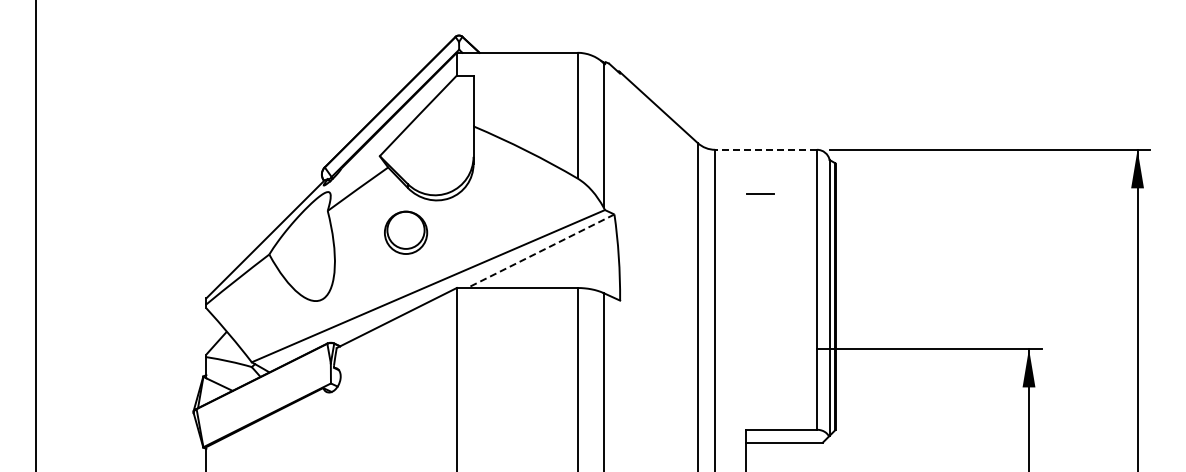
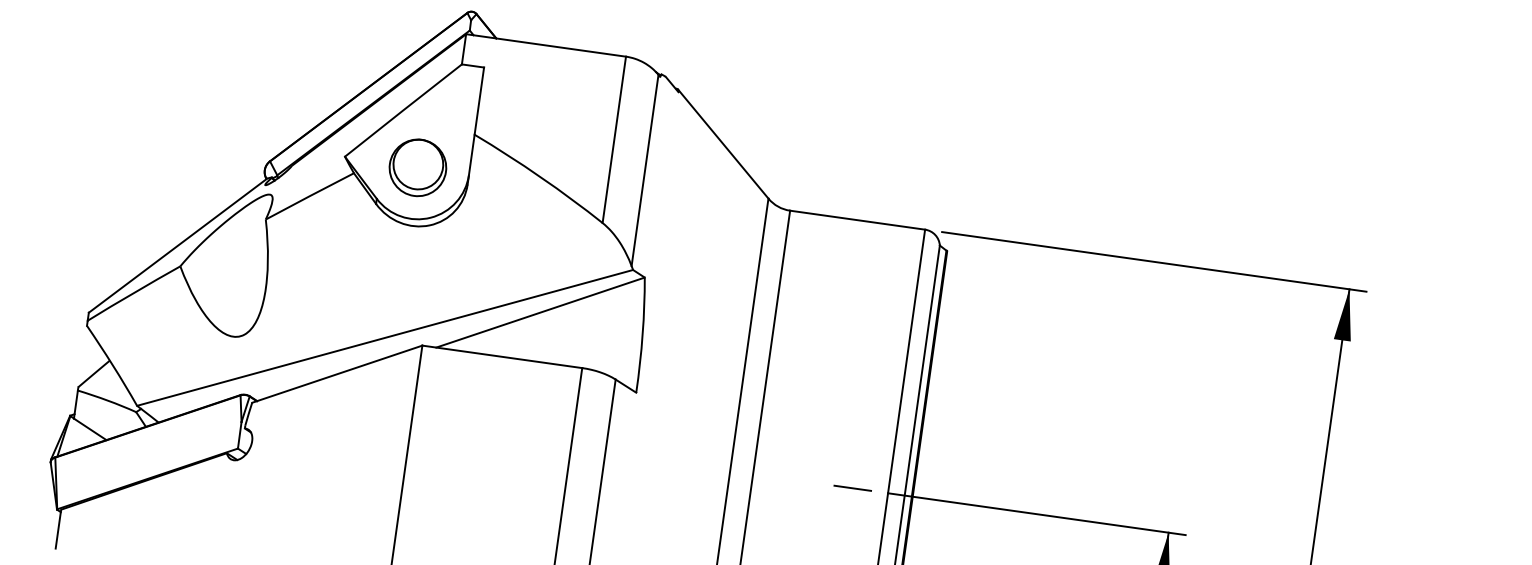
line: (766, 149) -> (858, 219), dashed -> solid
line: (760, 193) -> (852, 487), moved
part: (406, 232) -> (418, 167), moved
line: (540, 251) -> (539, 312), dashed -> solid

